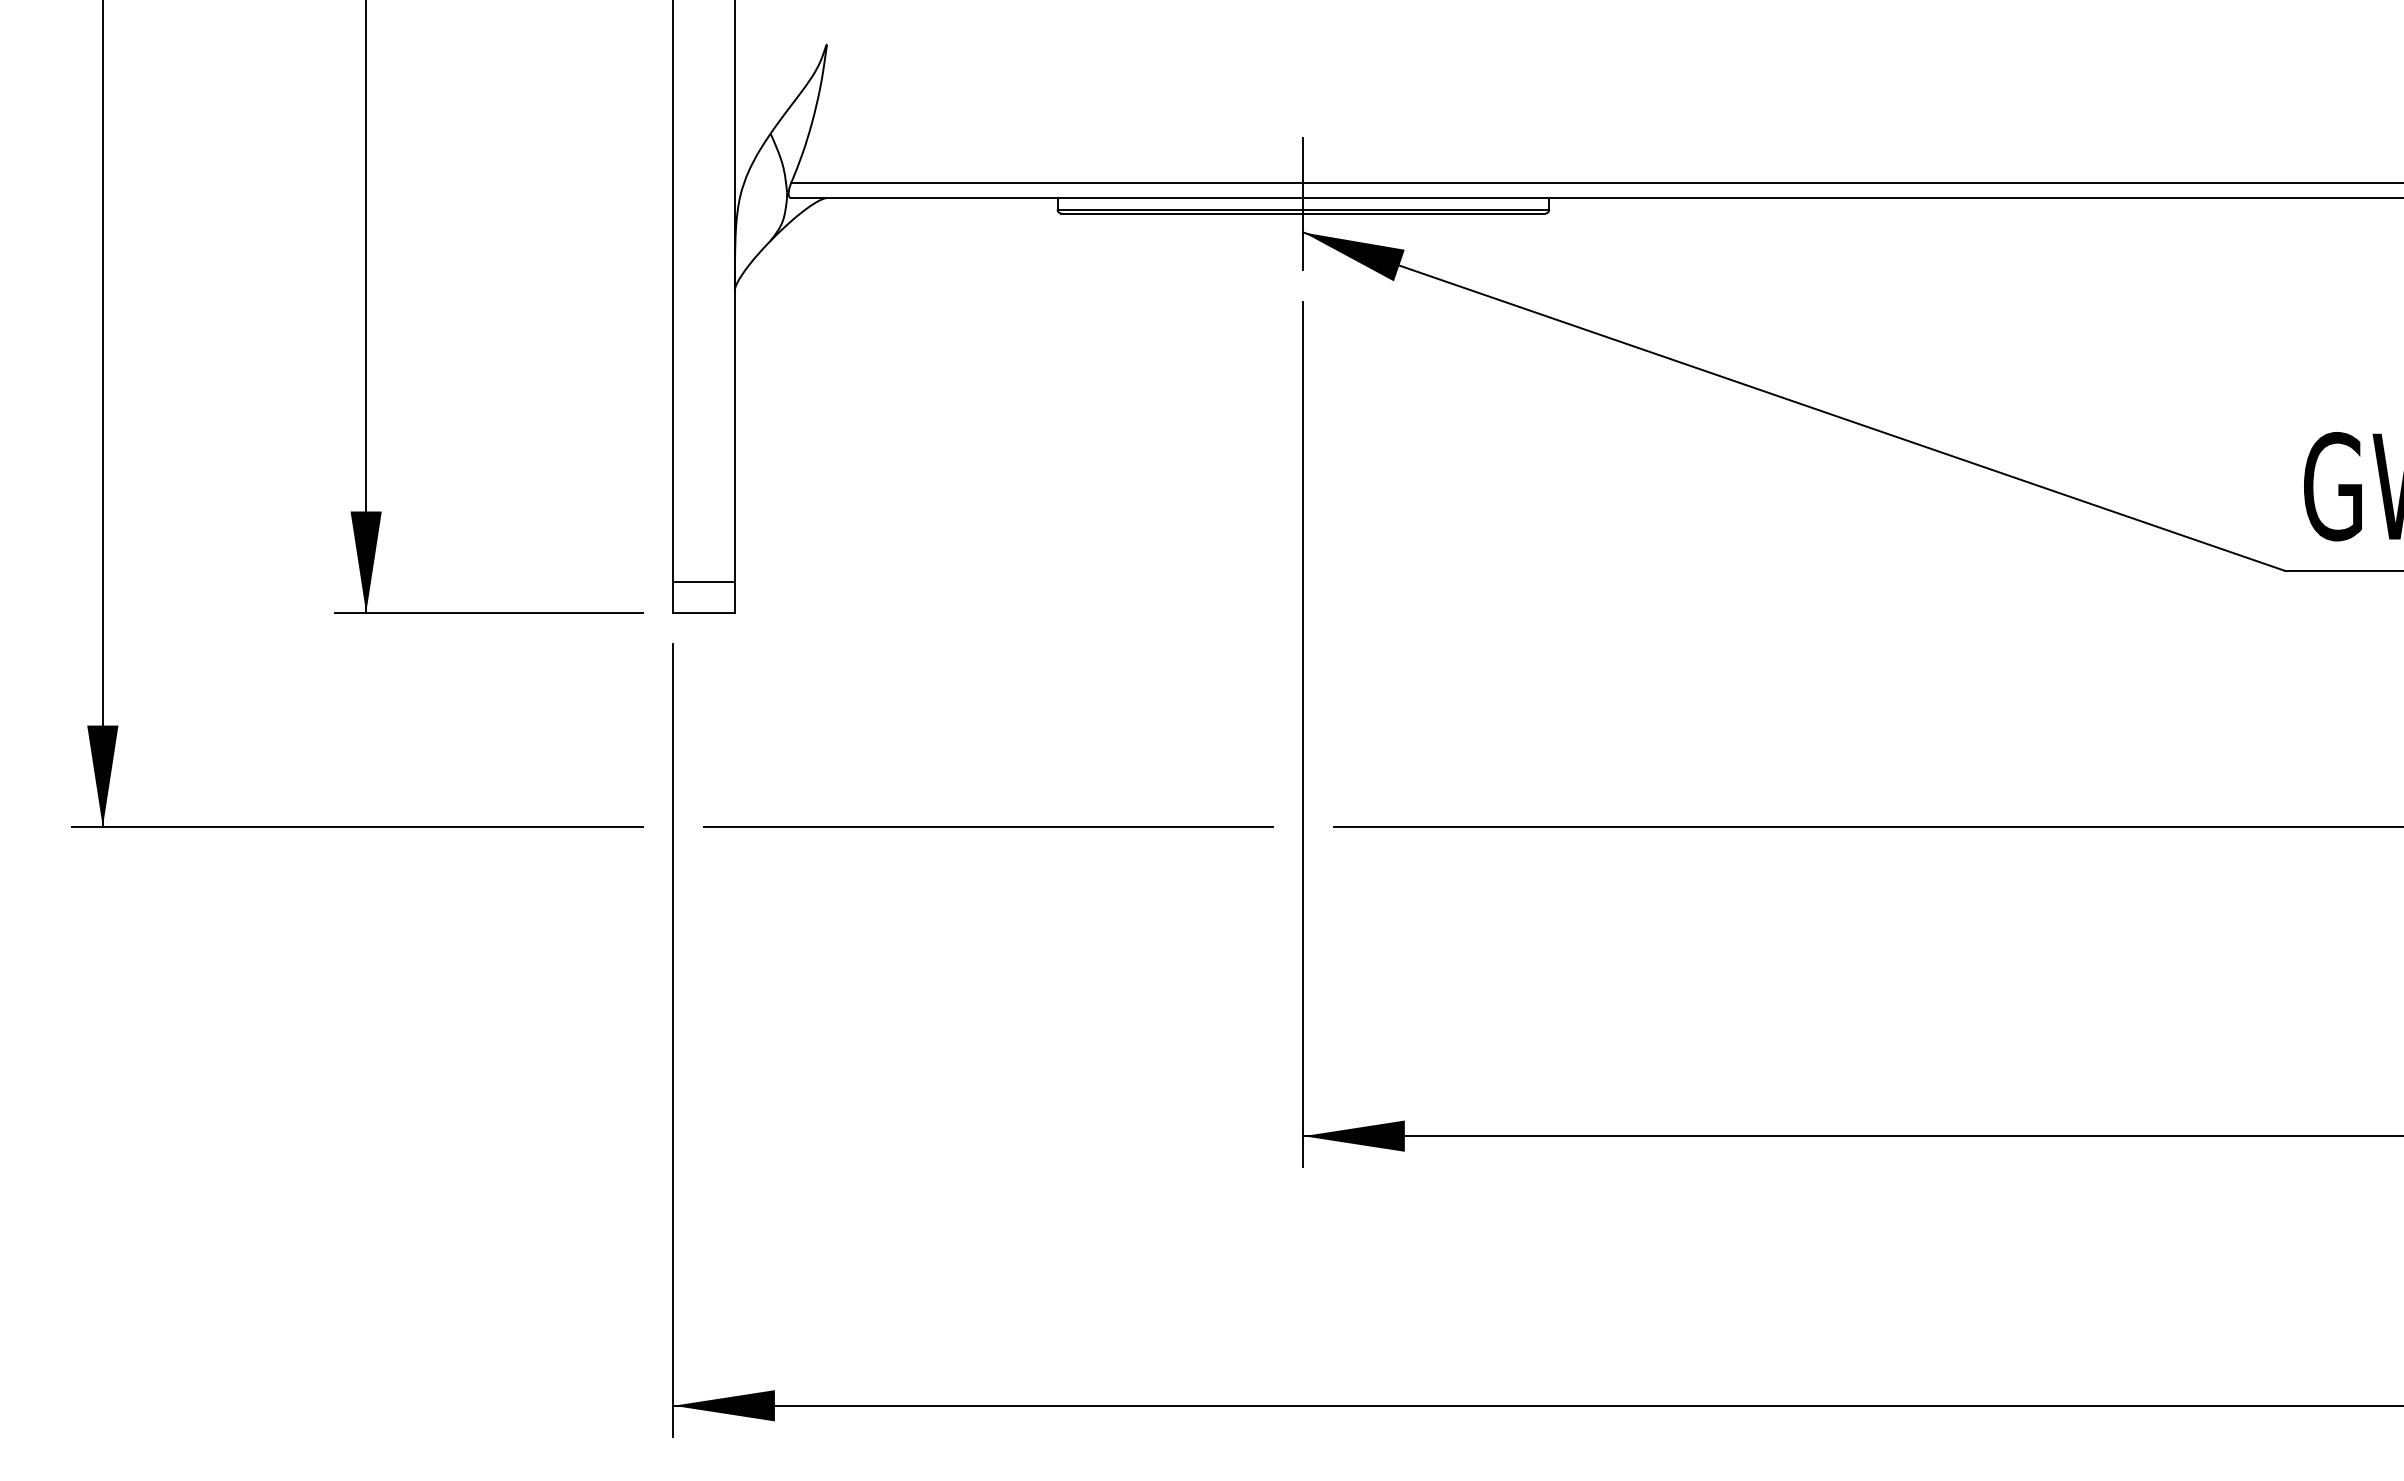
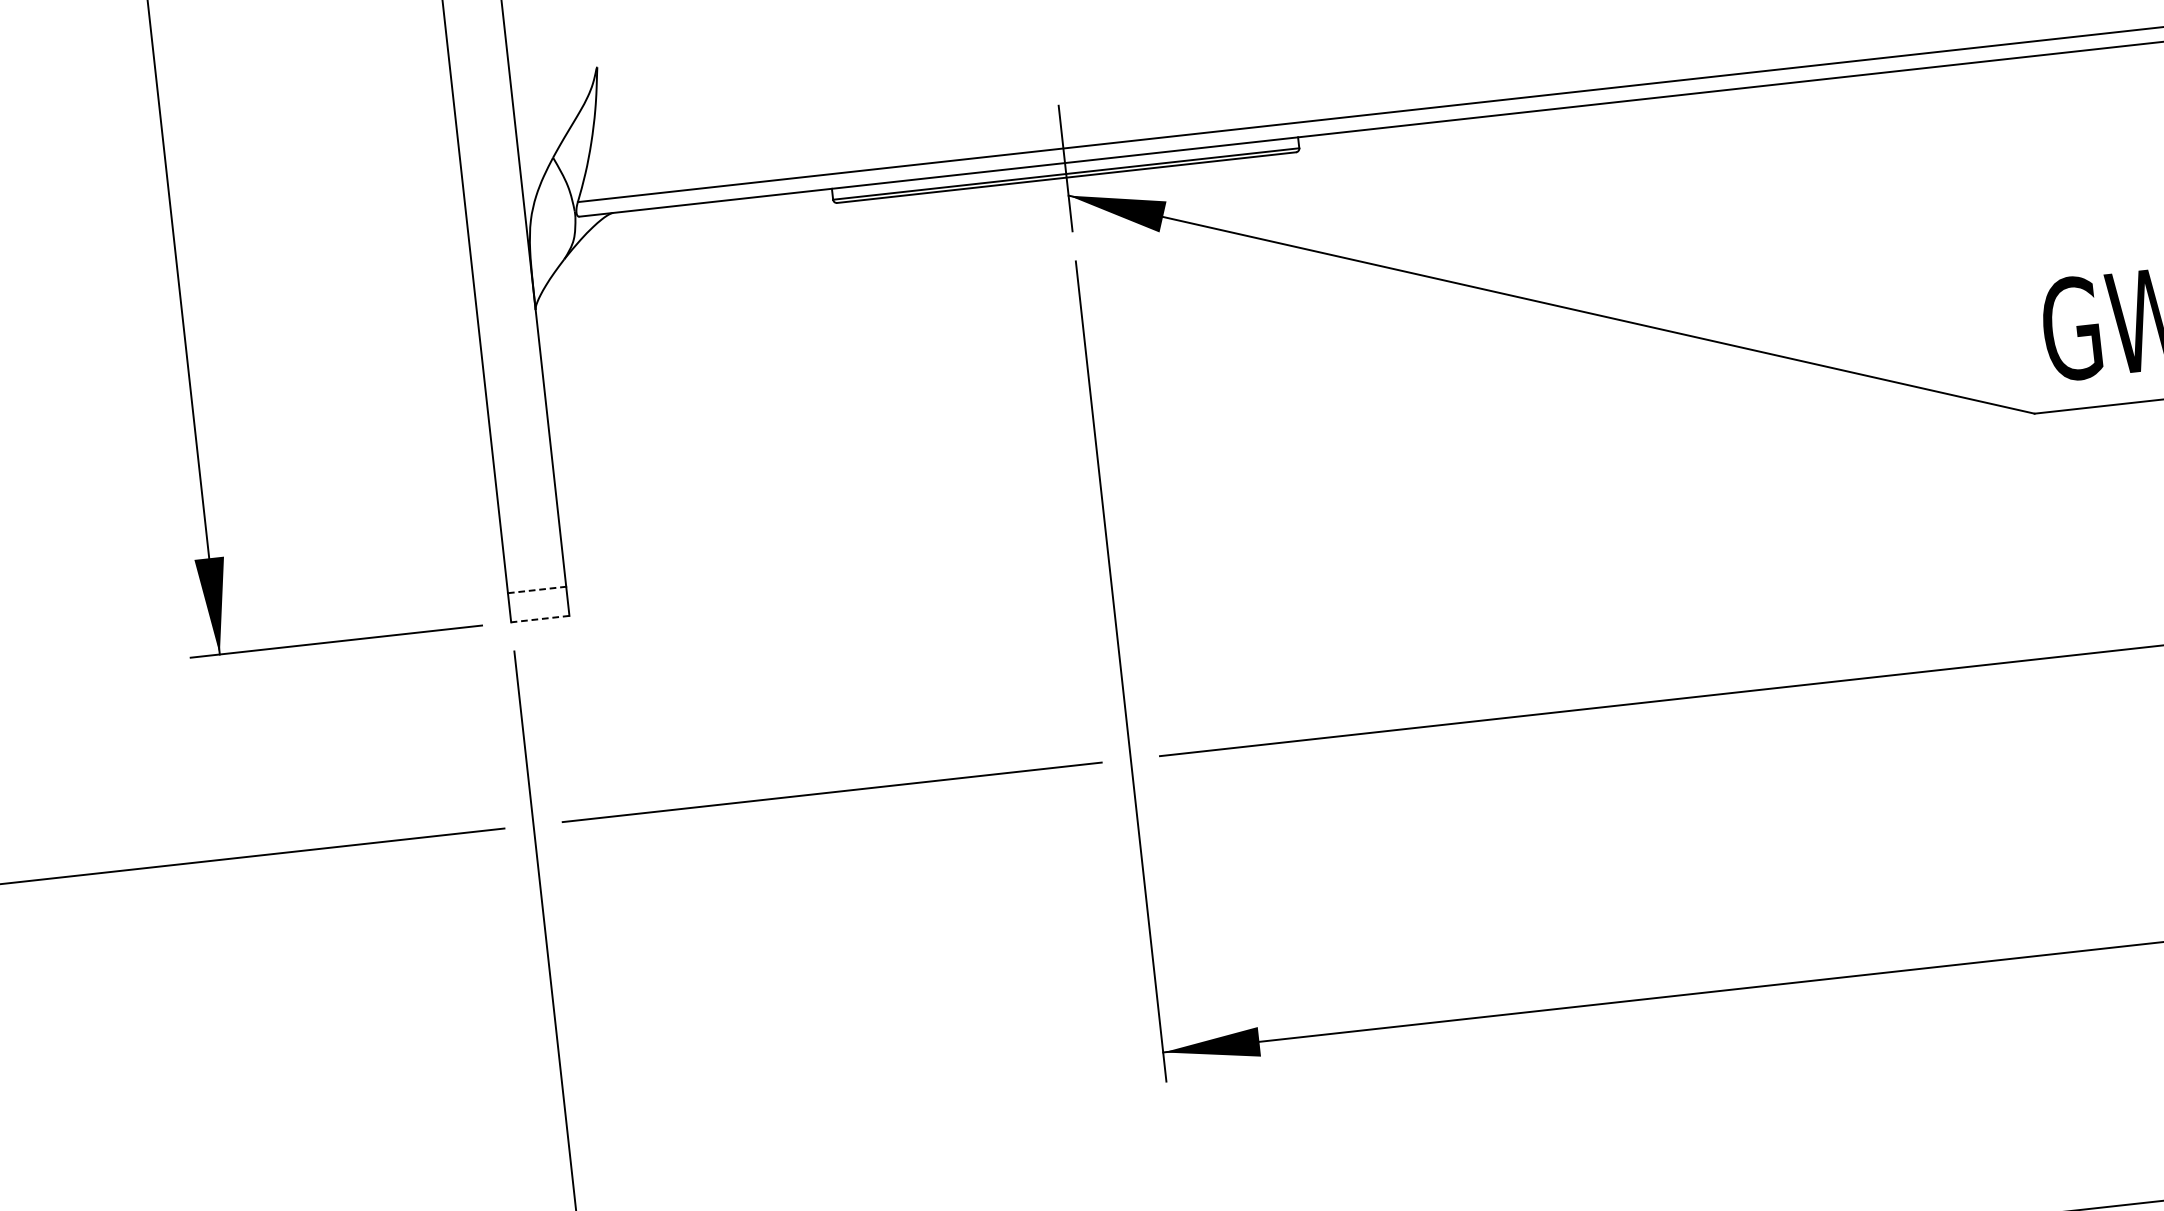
line: (704, 582) -> (537, 590), solid -> dashed
line: (704, 612) -> (540, 618), solid -> dashed

